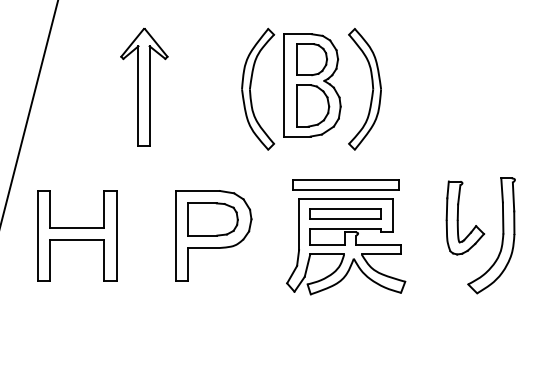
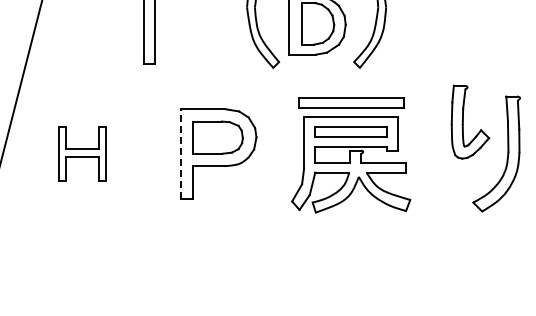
part: (458, 217) -> (463, 121), moved
part: (77, 235) -> (82, 153), size x0.6
line: (175, 235) -> (180, 153), solid -> dashed

